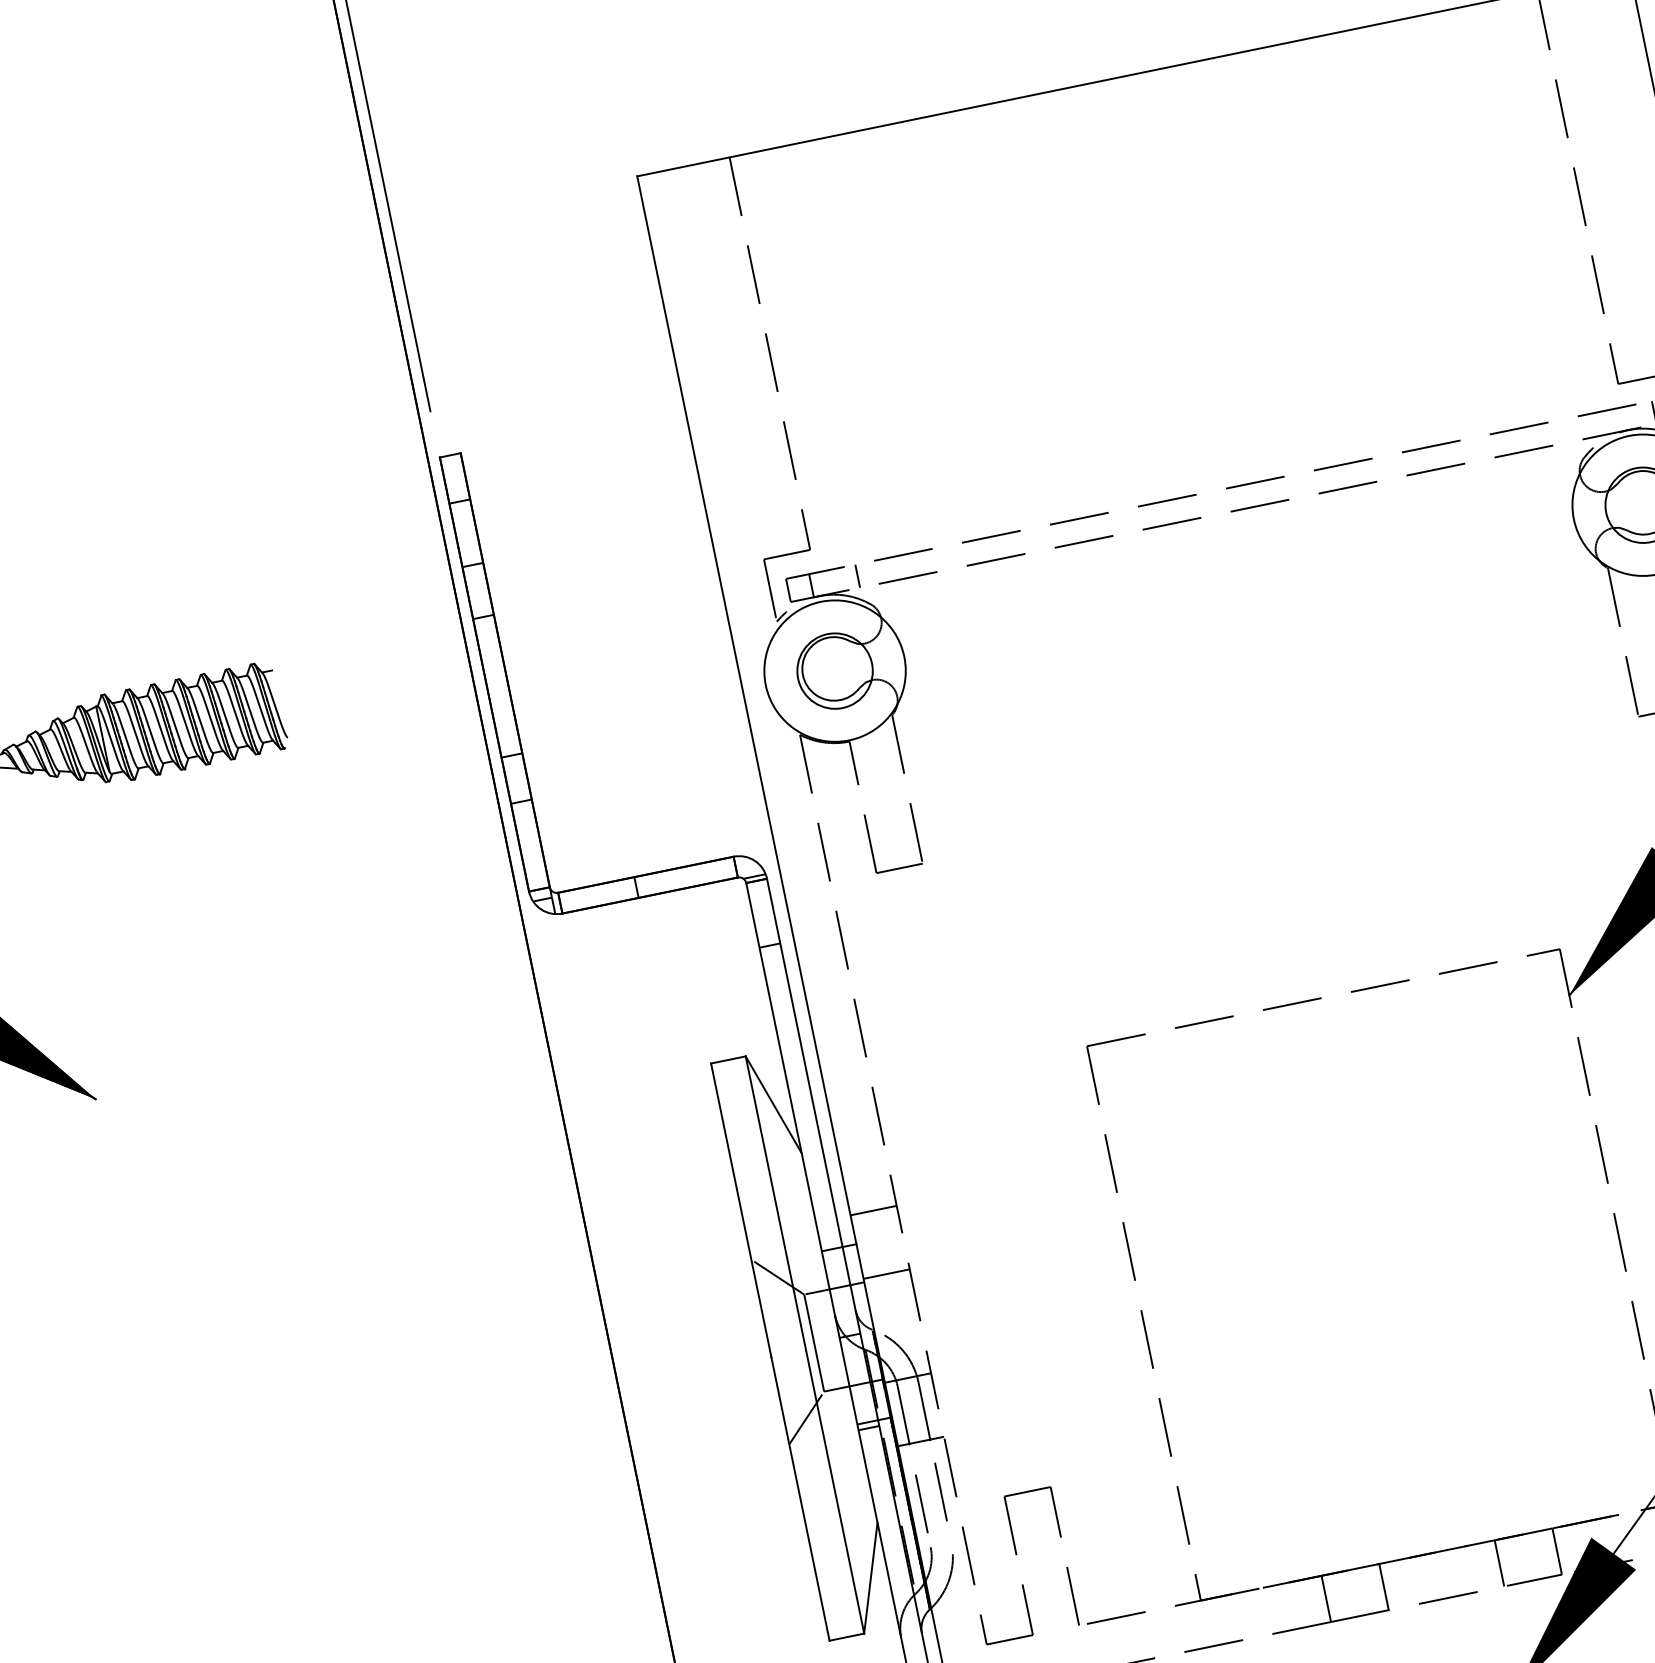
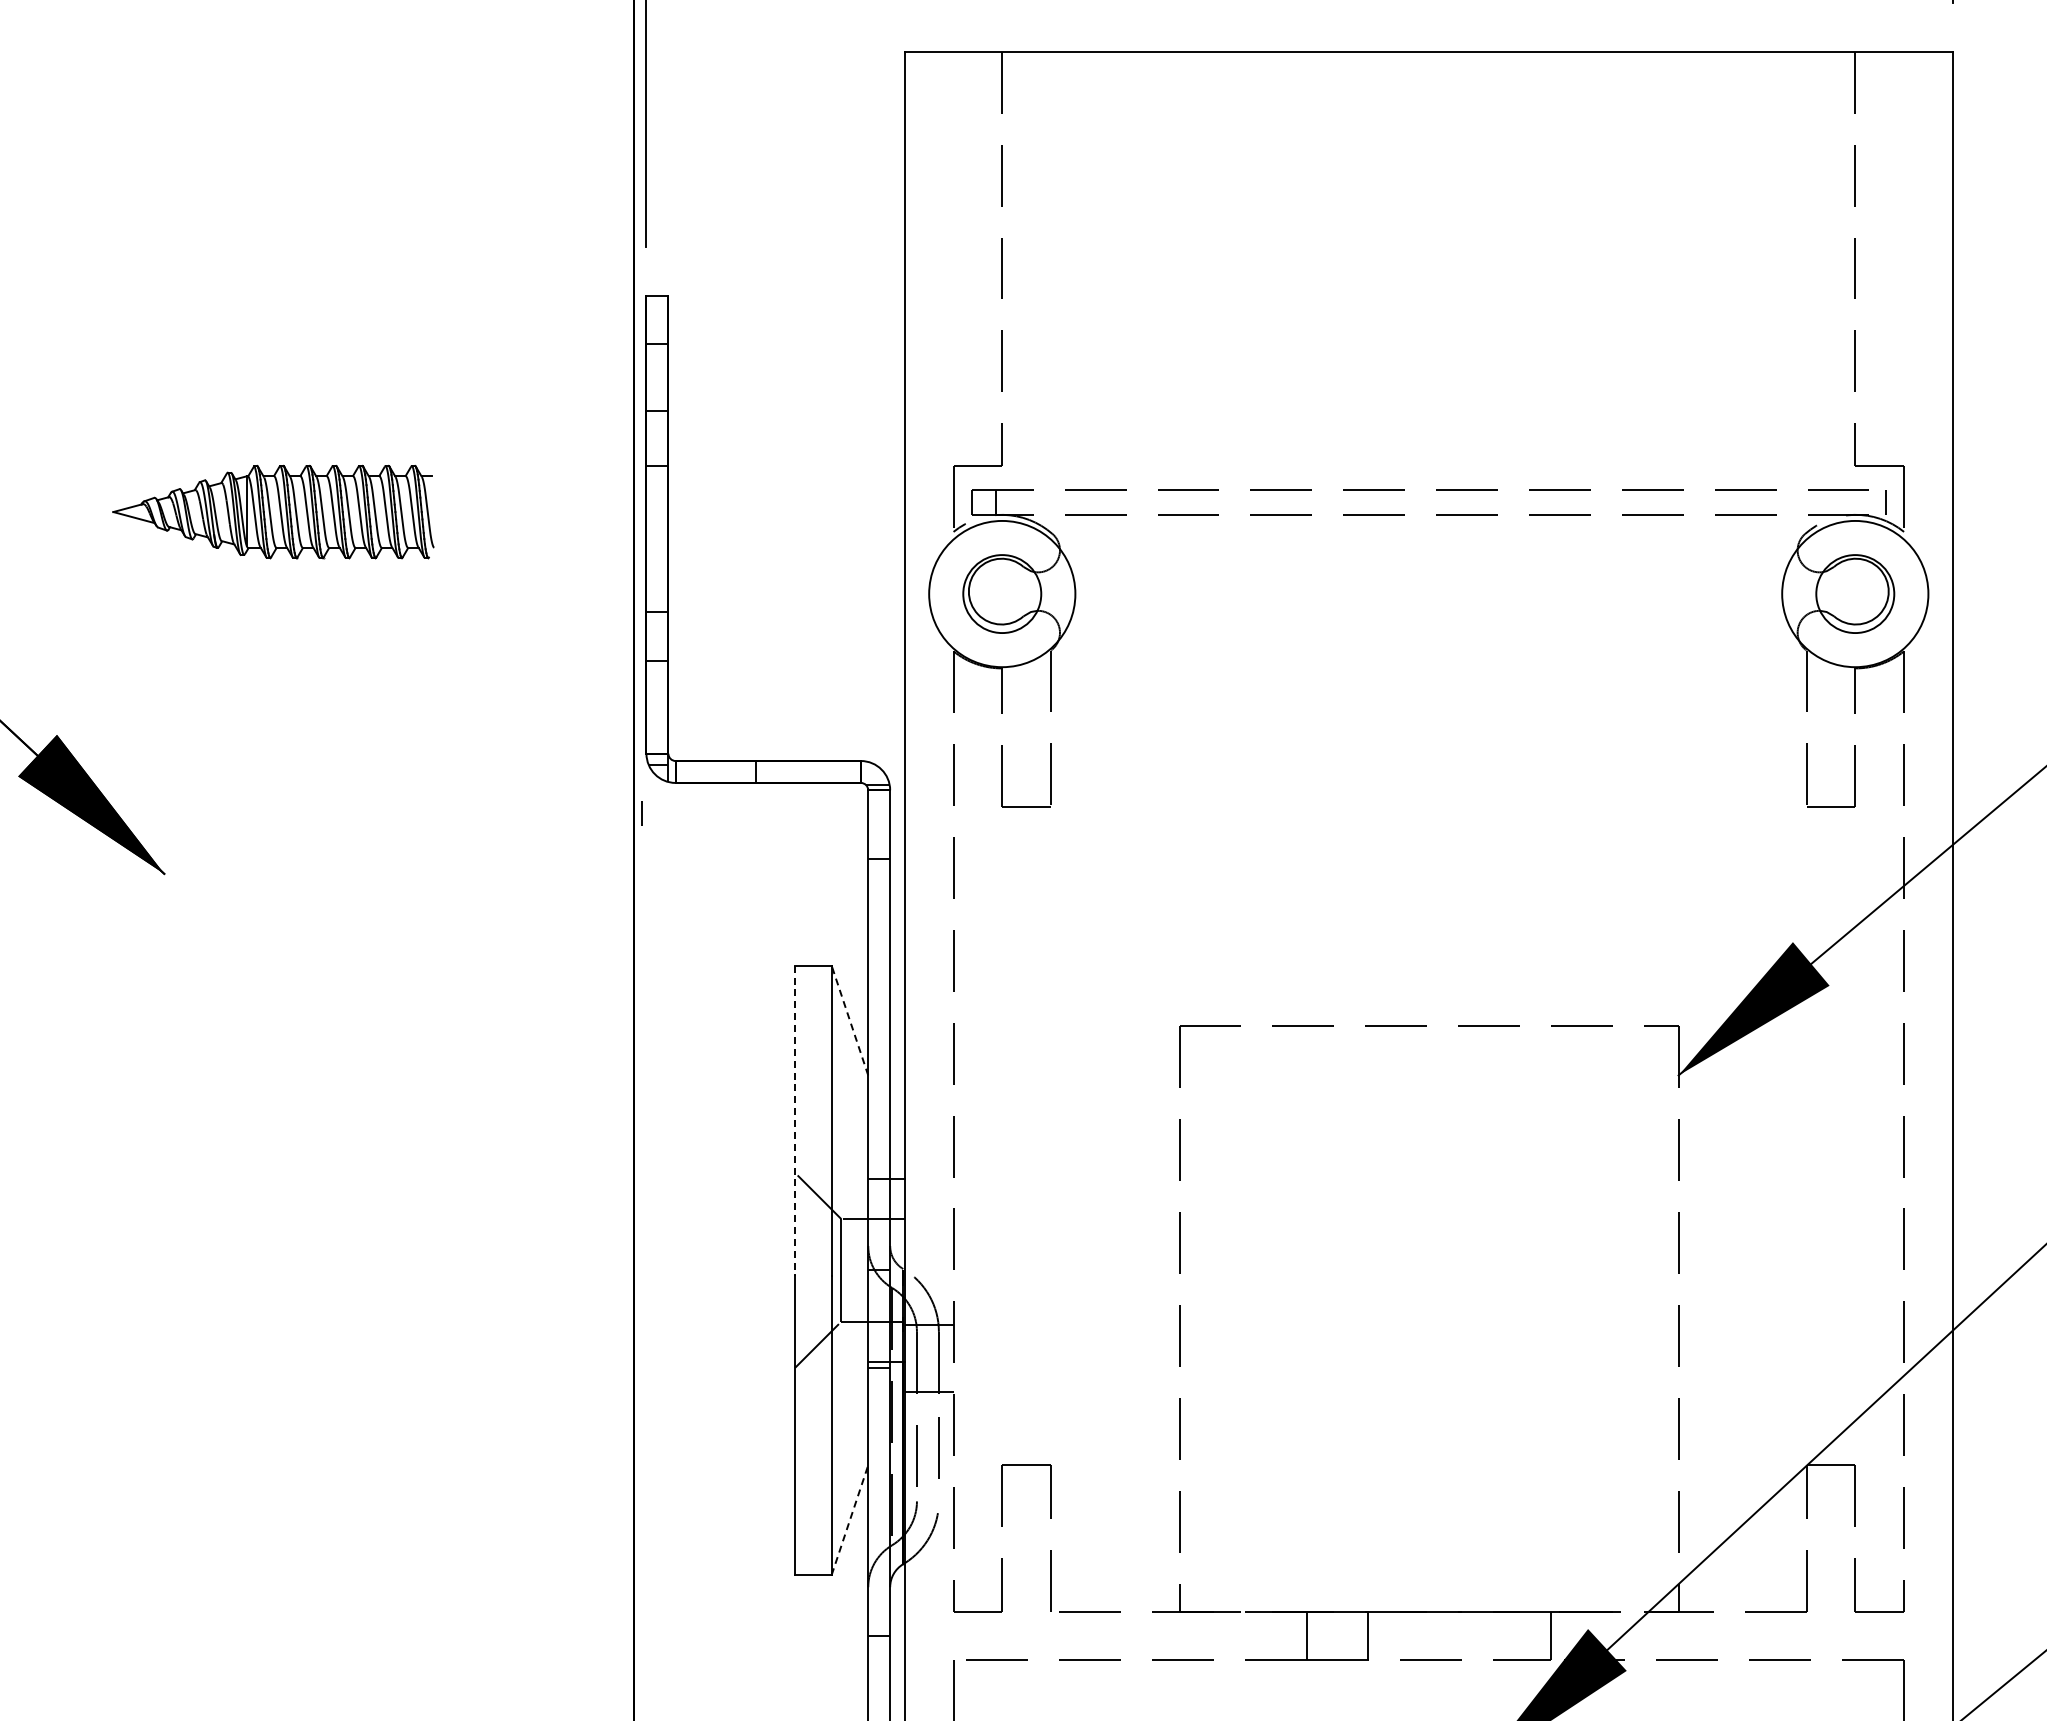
line: (857, 576) -> (641, 813), moved
line: (773, 1104) -> (849, 1020), solid -> dashed
line: (741, 1210) -> (795, 1121), solid -> dashed
line: (872, 1210) -> (928, 1148), removed
line: (886, 1274) -> (928, 1215), removed
line: (1499, 1562) -> (1489, 1635), removed
line: (870, 1578) -> (849, 1520), solid -> dashed

